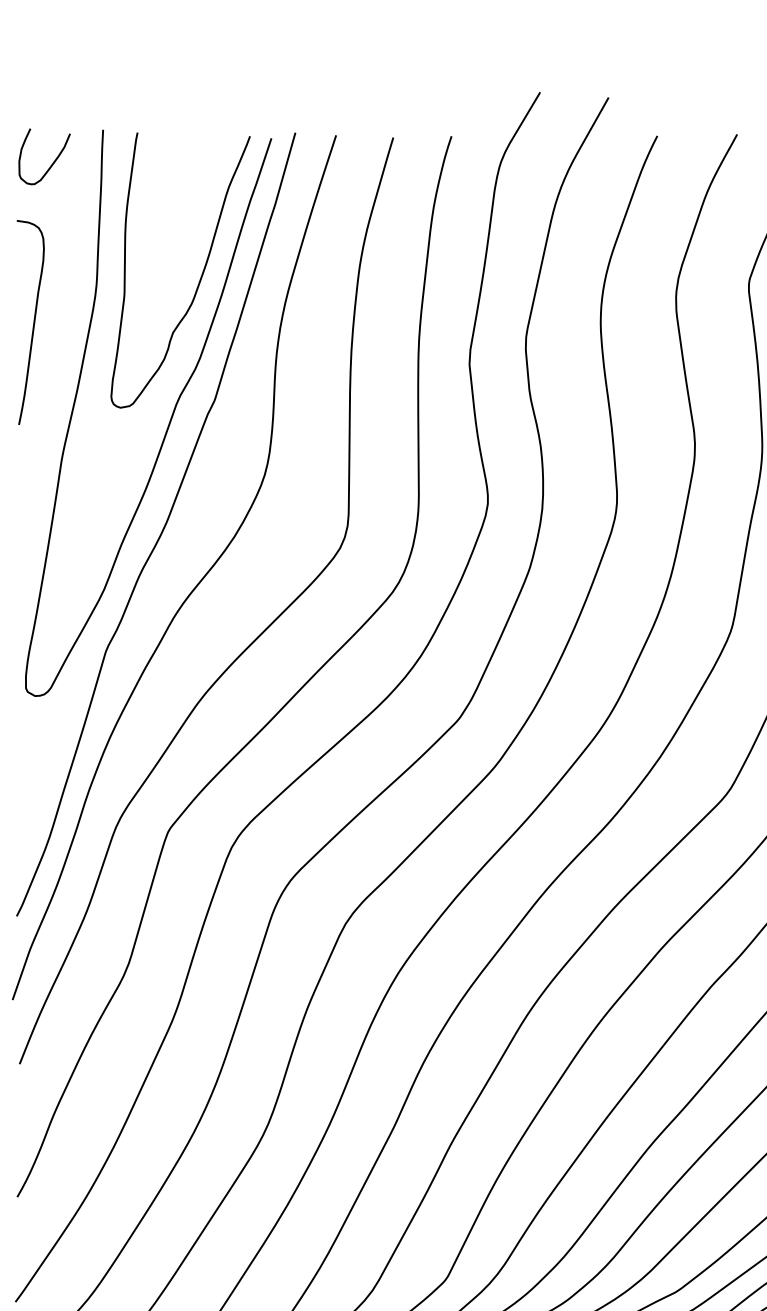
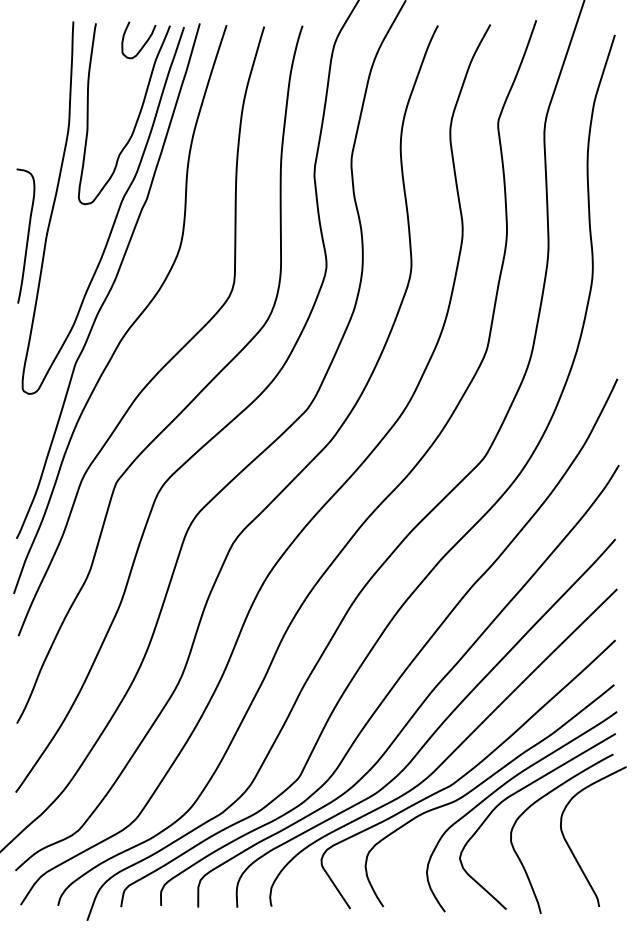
curve: (51, 163) -> (143, 44), moved
curve: (33, 321) -> (27, 235), moved

